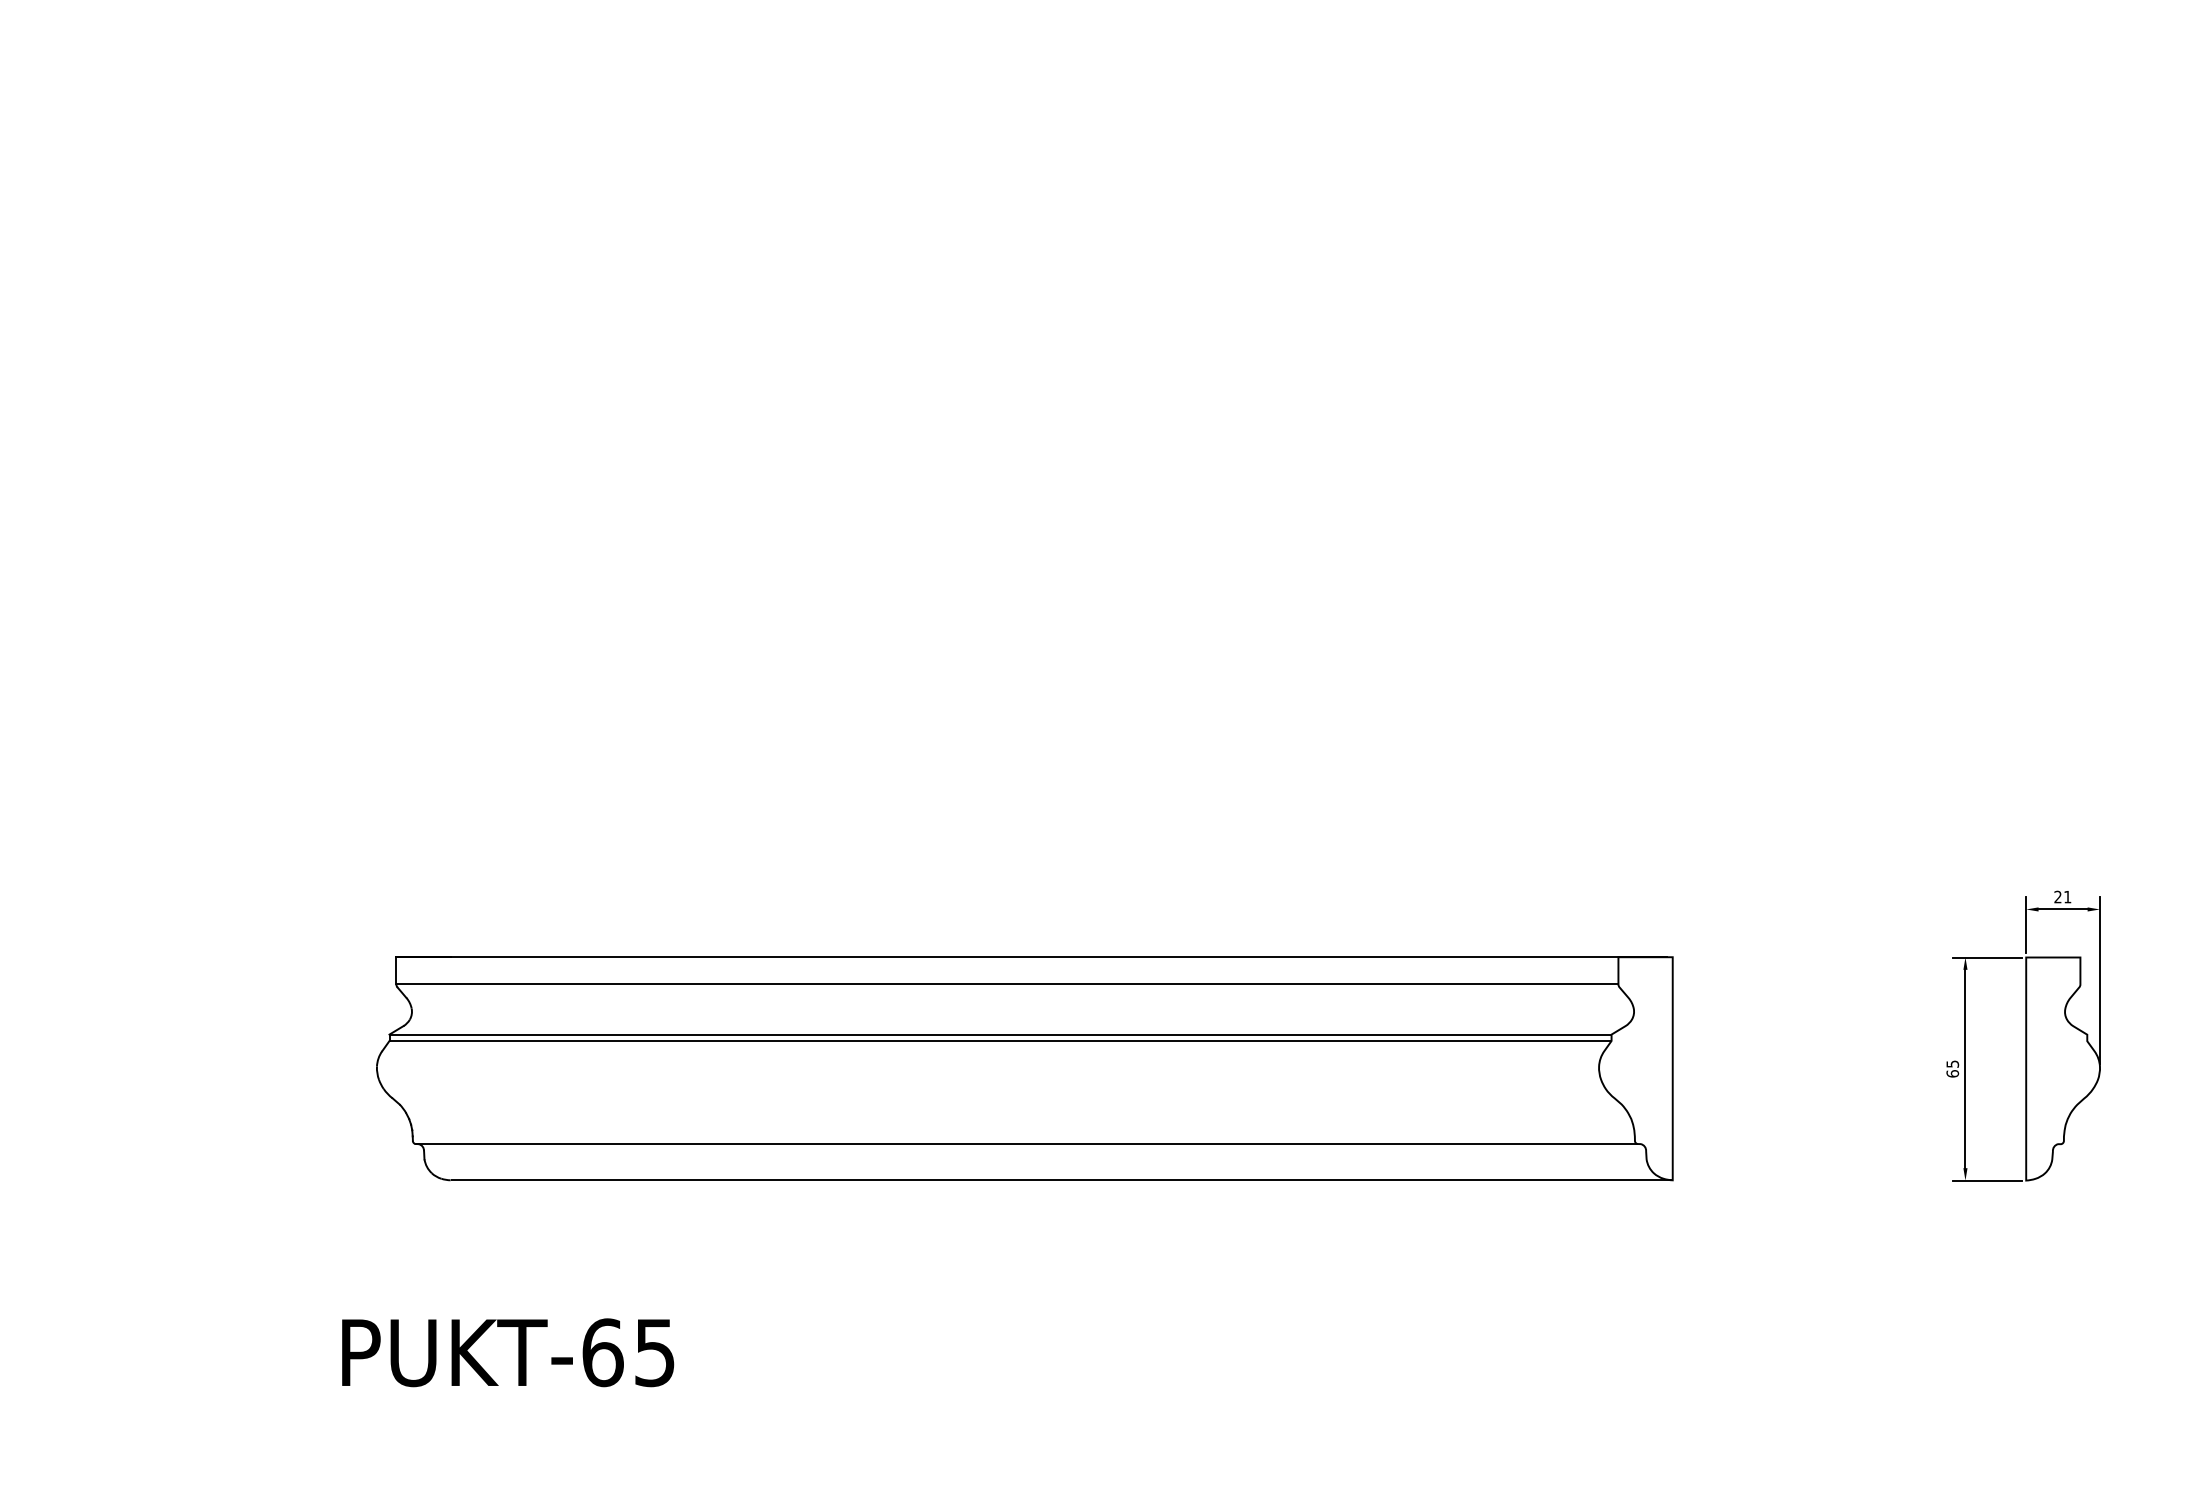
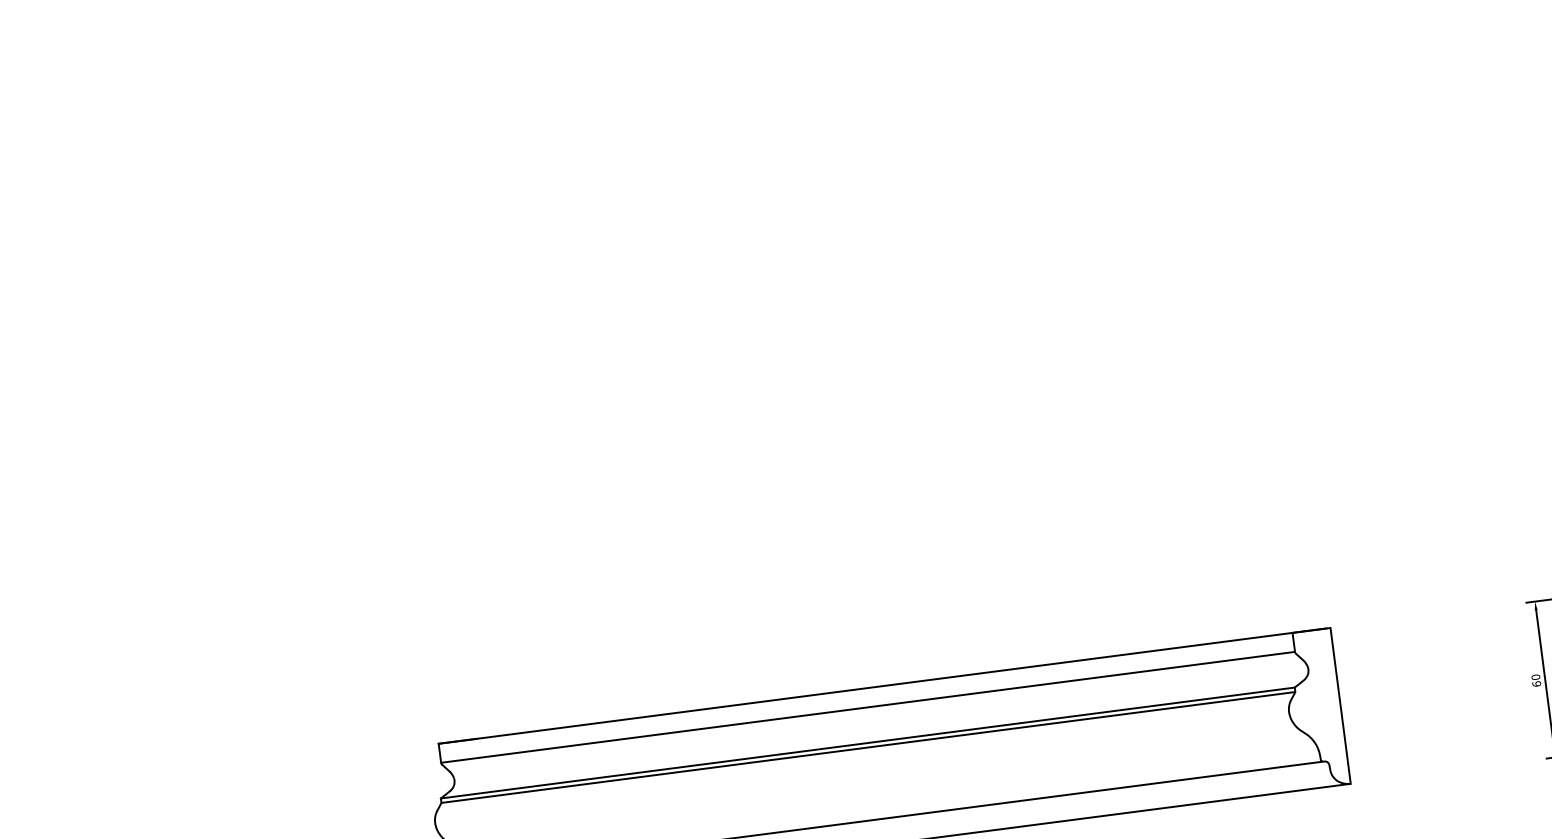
text: (1952, 1063) -> (1535, 676), 65 -> 60

